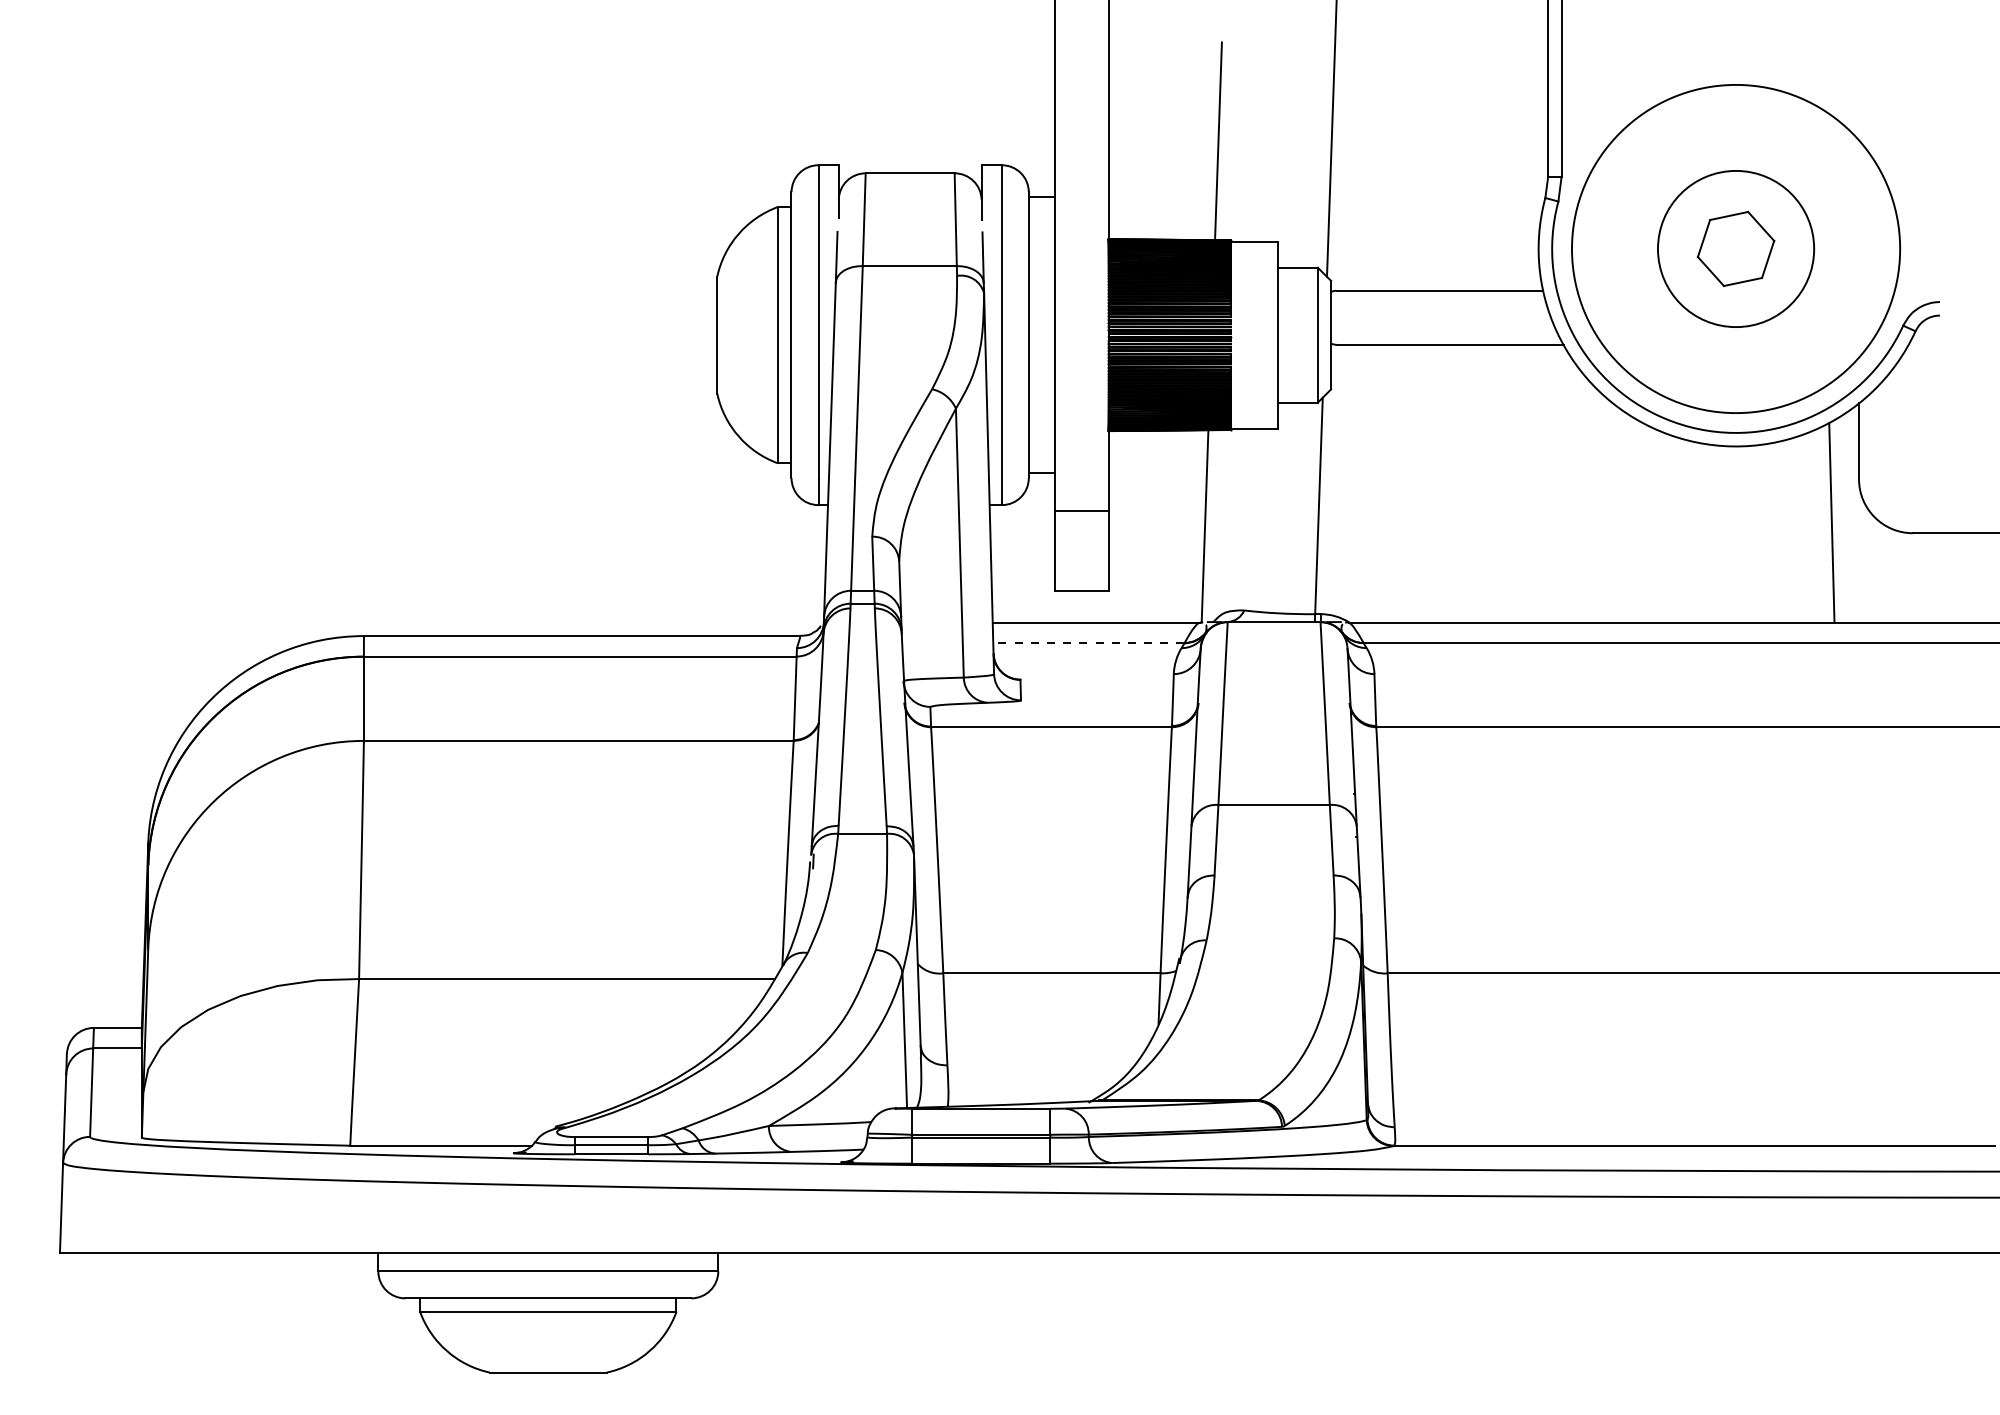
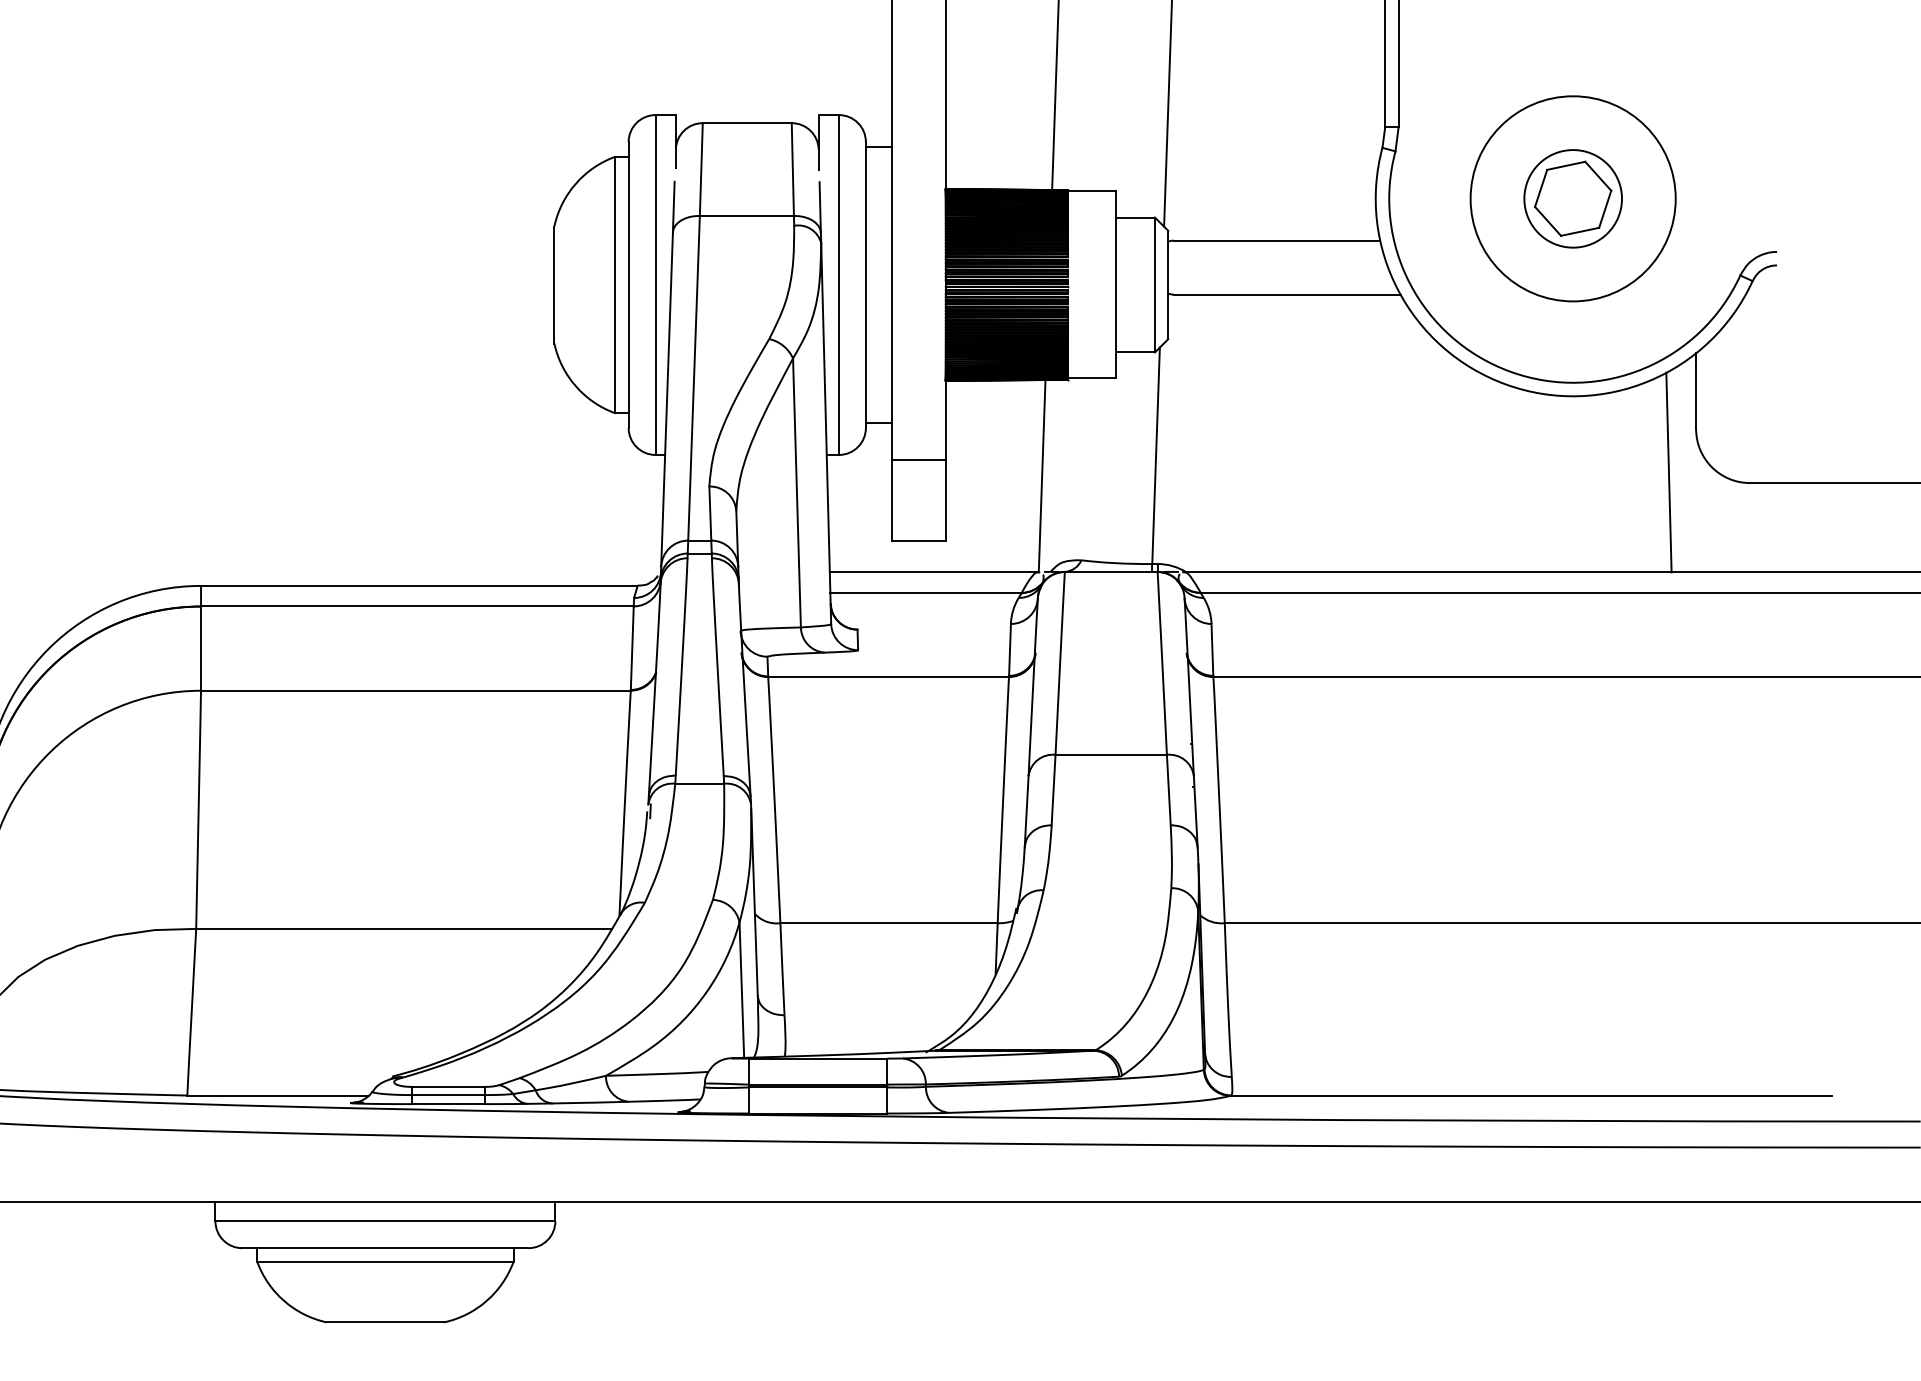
circle: (1735, 248) -> (1572, 198), size x0.62
circle: (1735, 248) -> (1572, 198), size x0.62
line: (1088, 643) -> (925, 593), dashed -> solid

